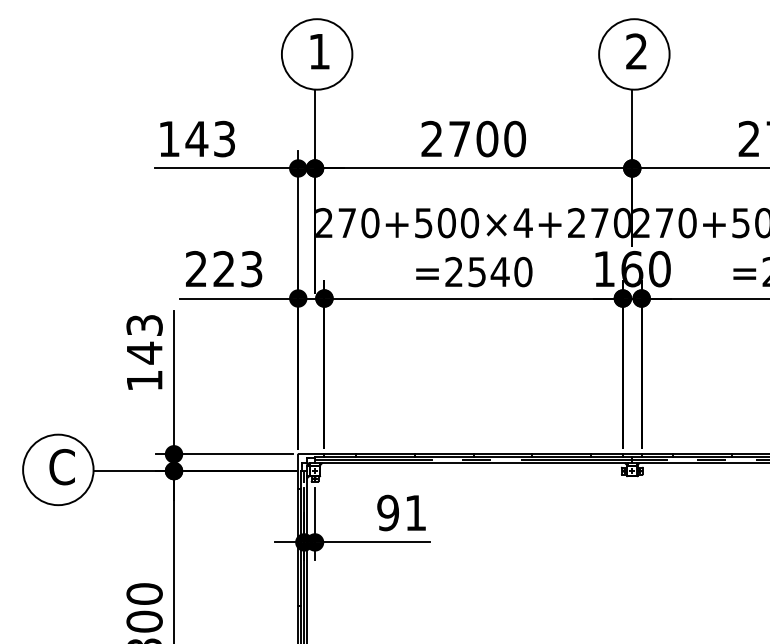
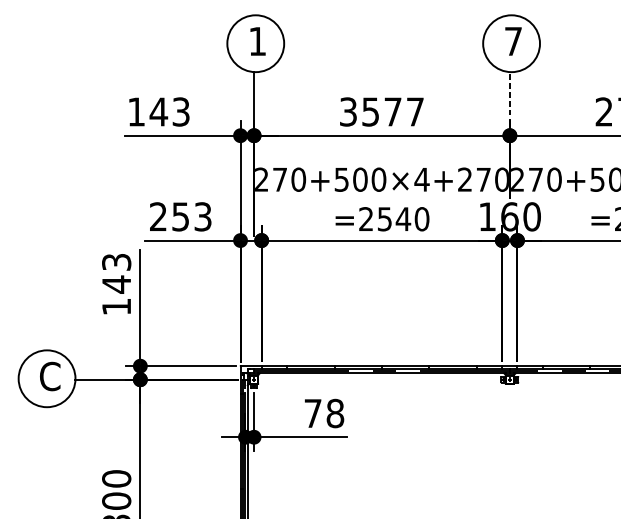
text: (636, 51) -> (513, 41), 2 -> 7
line: (632, 121) -> (510, 97), solid -> dashed
text: (473, 138) -> (381, 111), 2700 -> 3577
text: (223, 268) -> (180, 216), 223 -> 253
text: (401, 512) -> (323, 413), 91 -> 78

